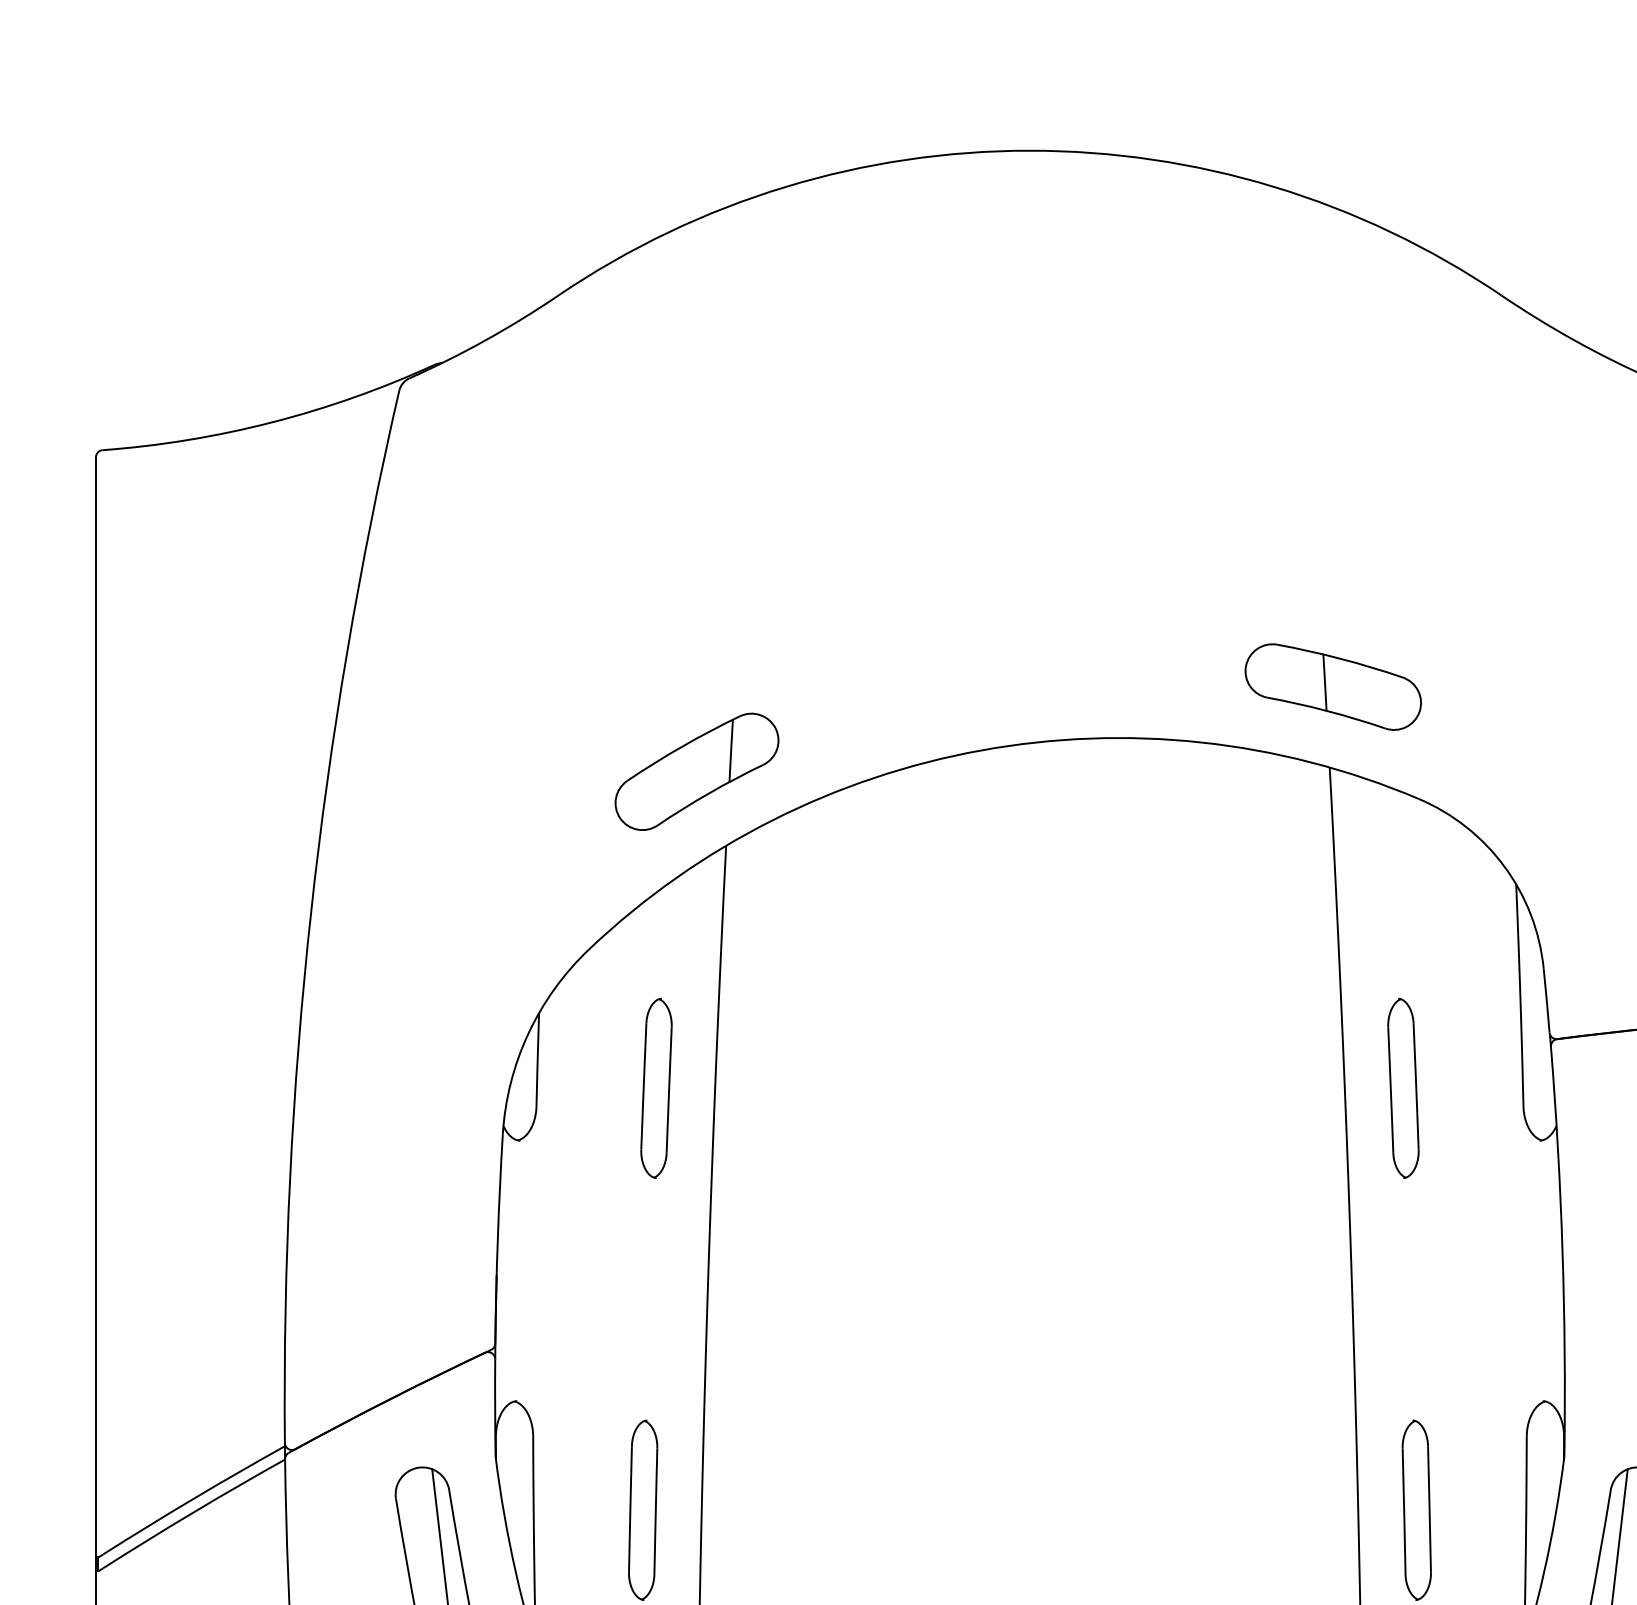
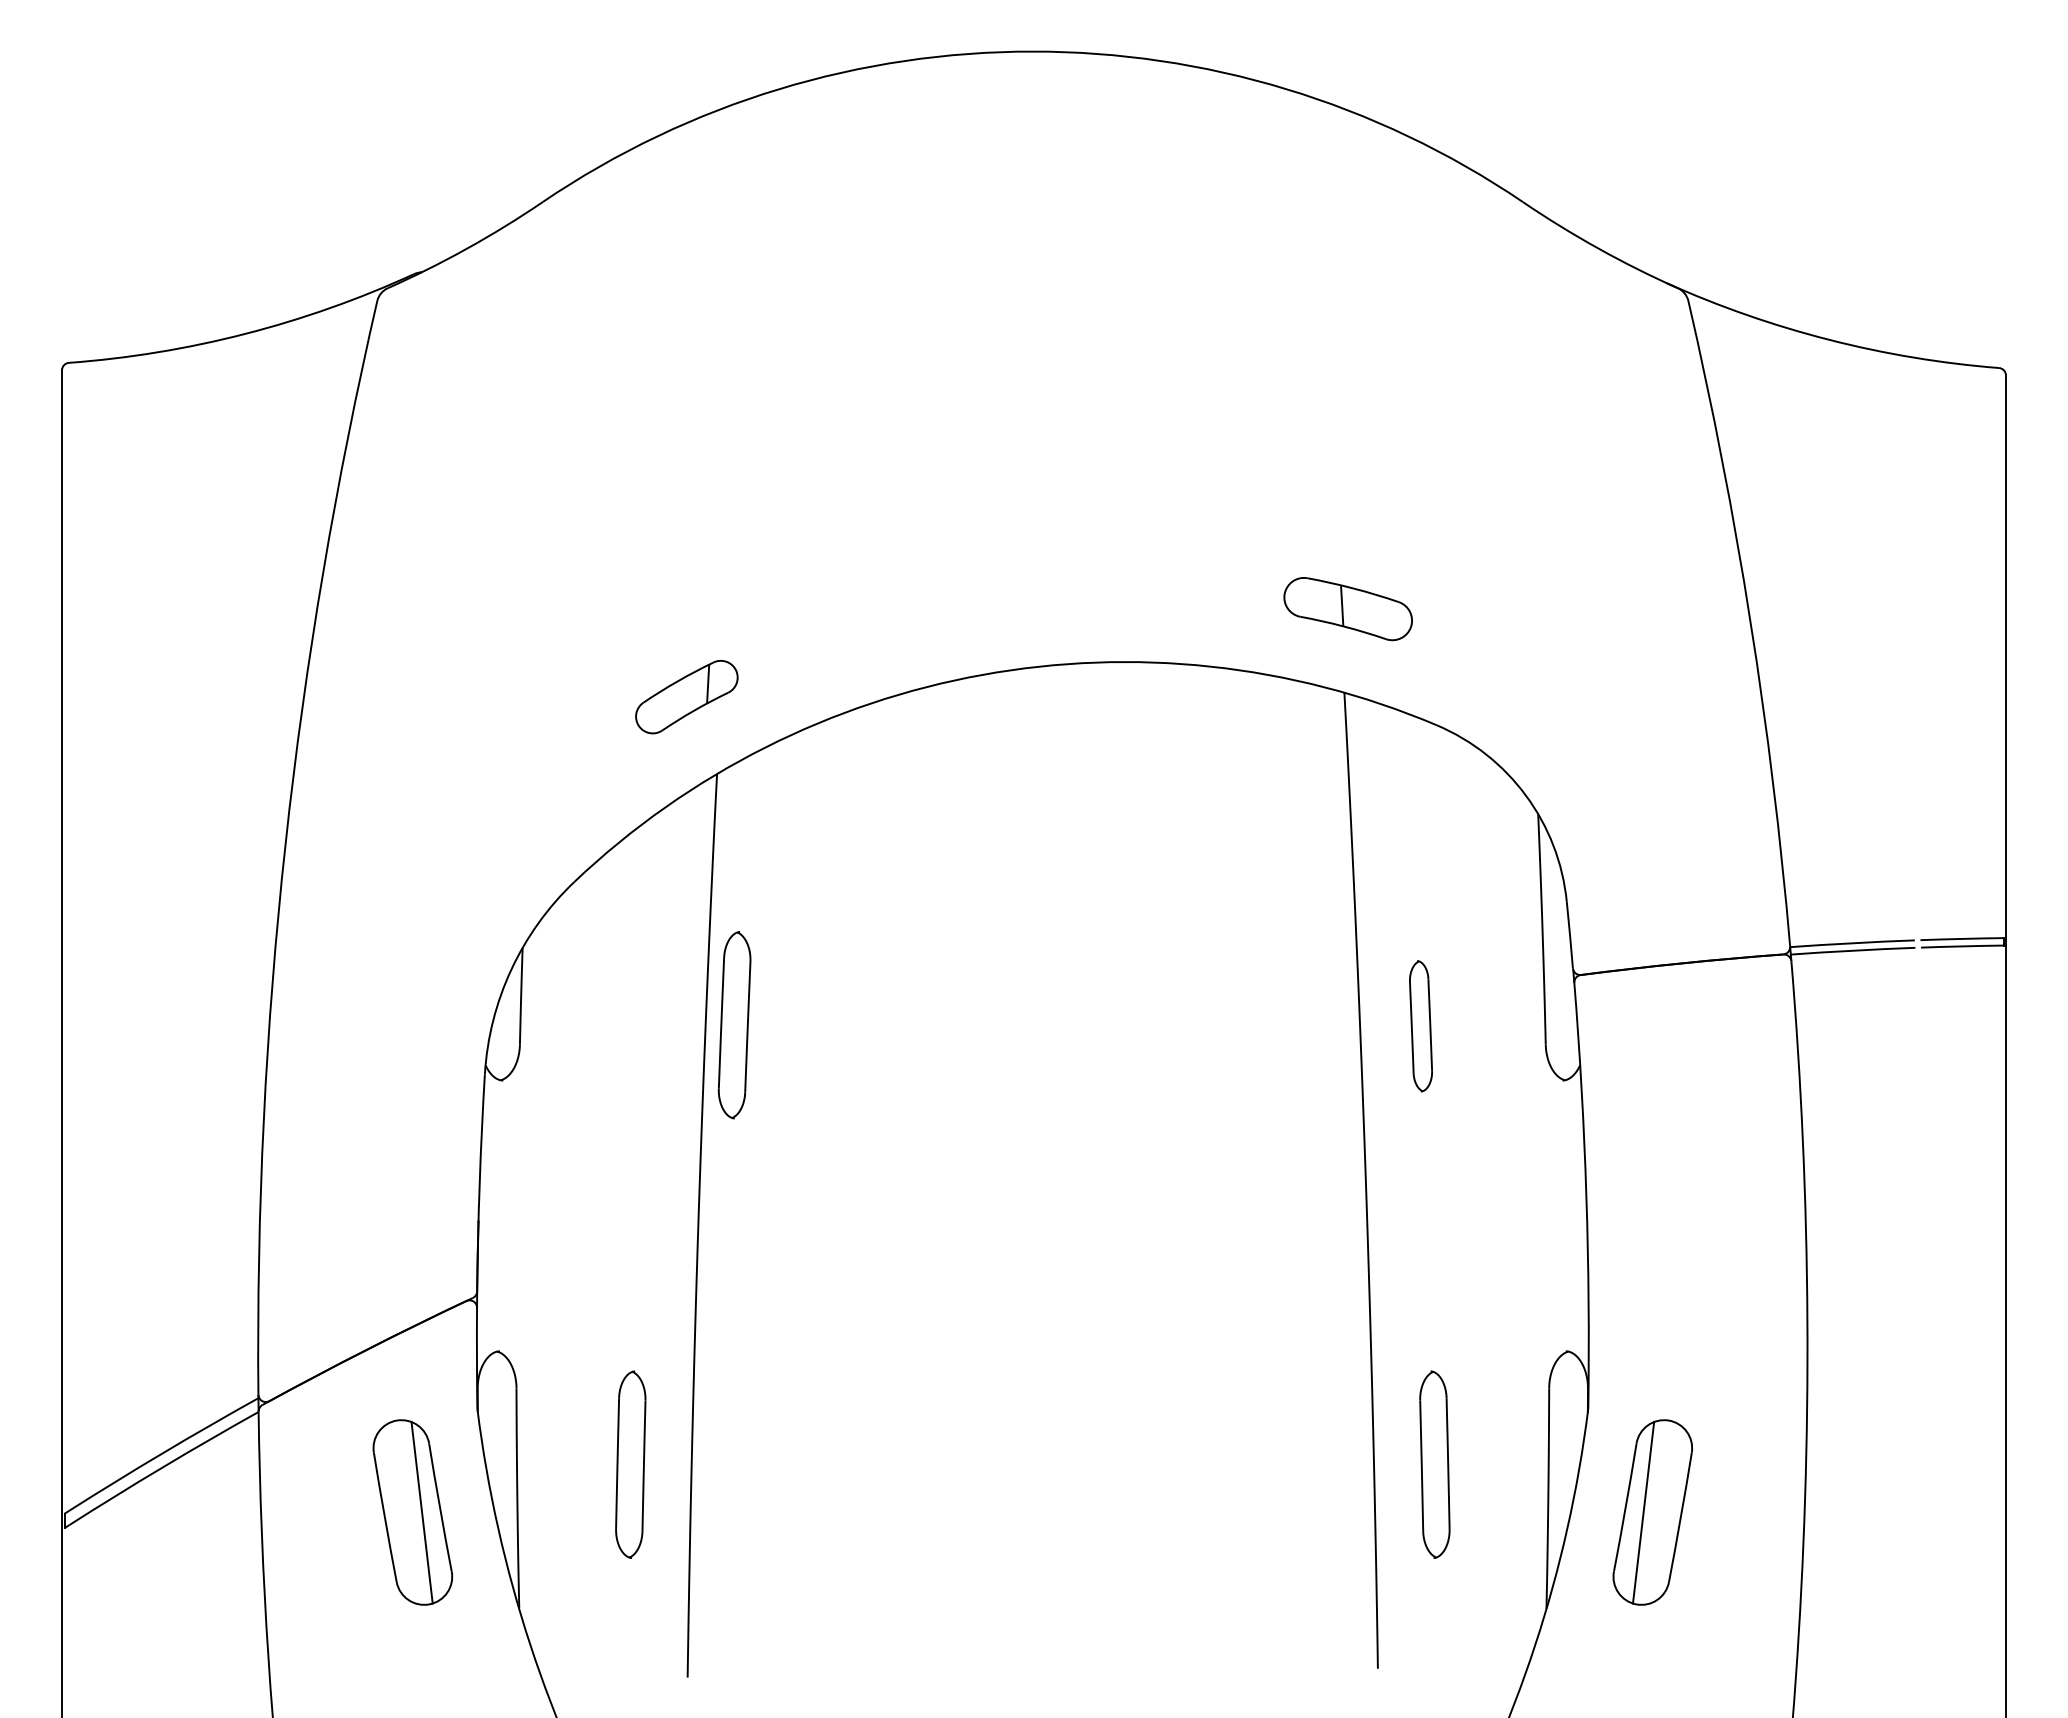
part: (1333, 686) -> (1348, 608), size x0.7
part: (696, 771) -> (686, 696), size x0.6
part: (656, 1088) -> (734, 1025), moved
part: (1402, 1088) -> (1420, 1026), size x0.7

